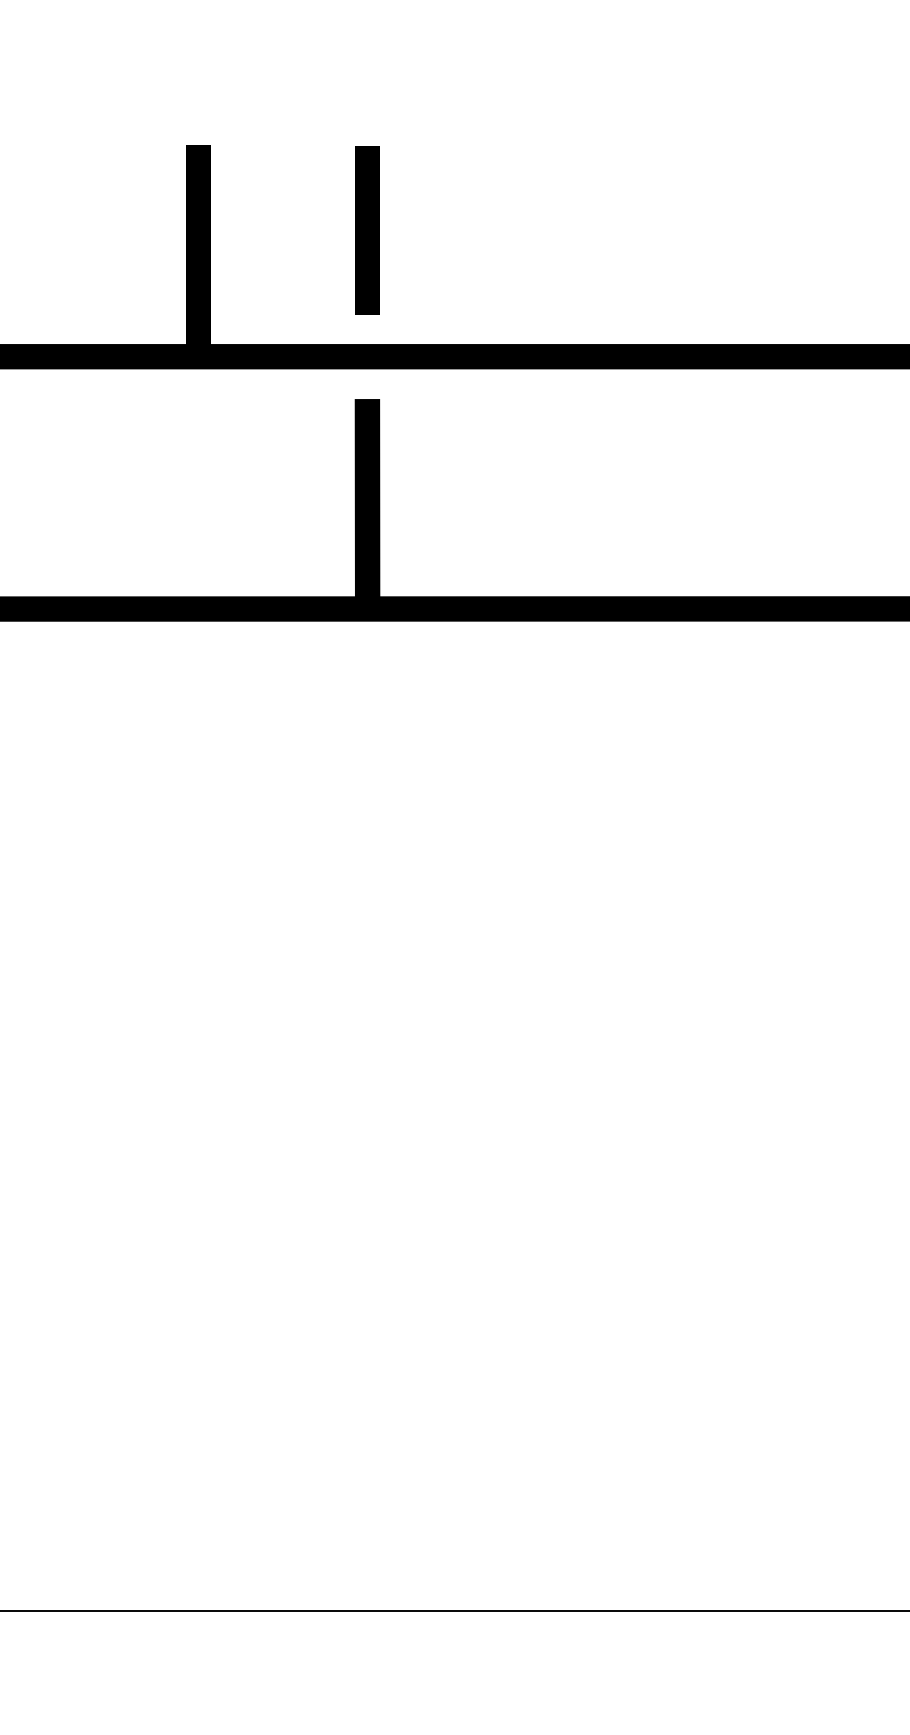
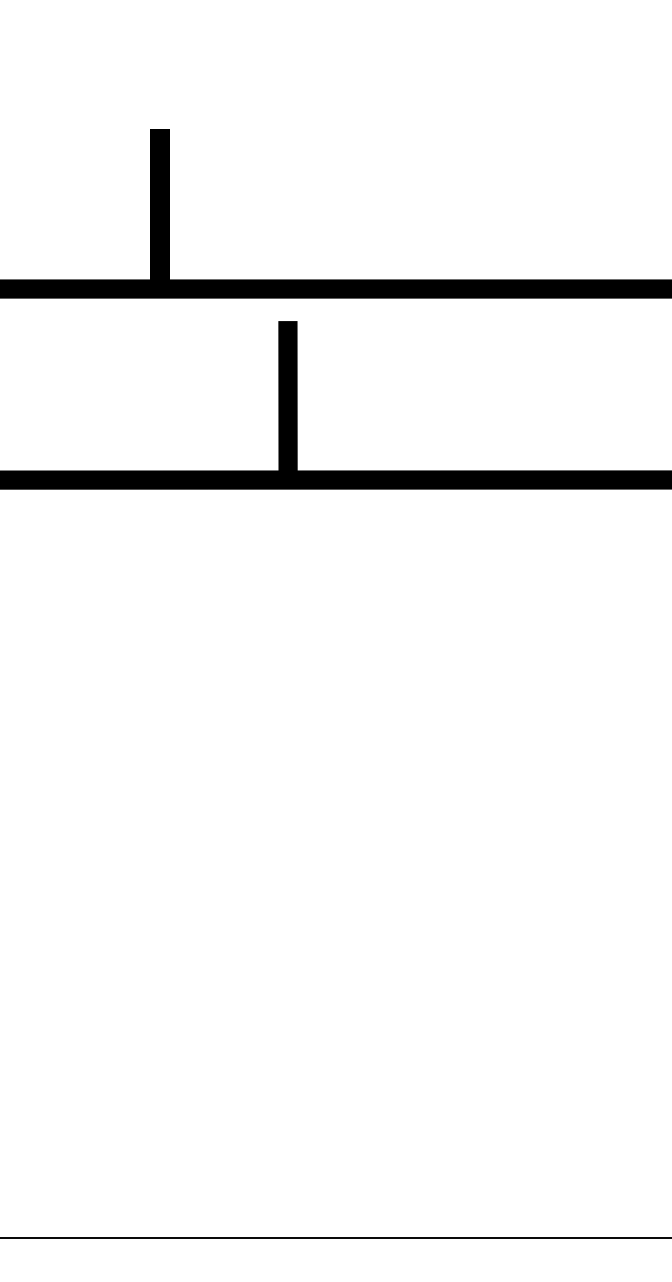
line: (367, 230) -> (287, 193), removed

